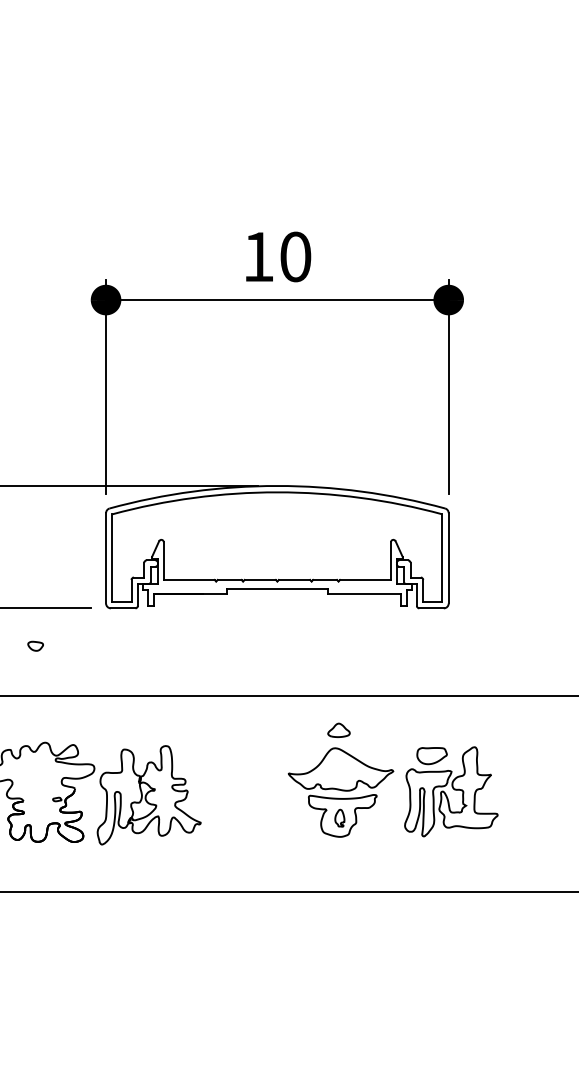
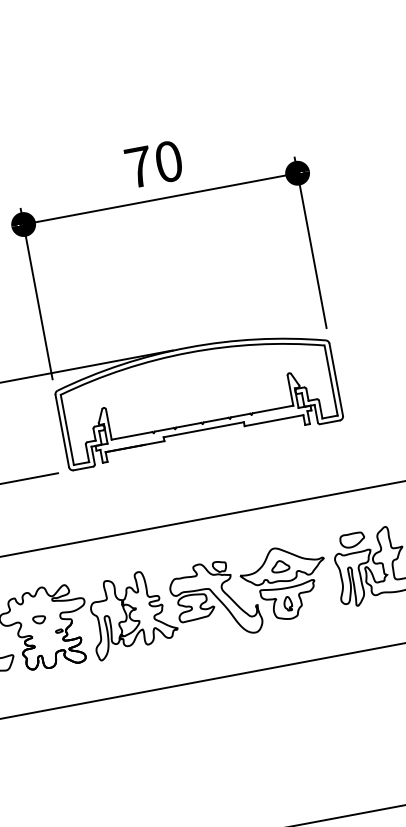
text: (258, 256) -> (139, 166), 10 -> 70
part: (35, 645) -> (39, 619), moved
curve: (334, 728) -> (276, 565), moved
part: (252, 797) -> (215, 600), added

